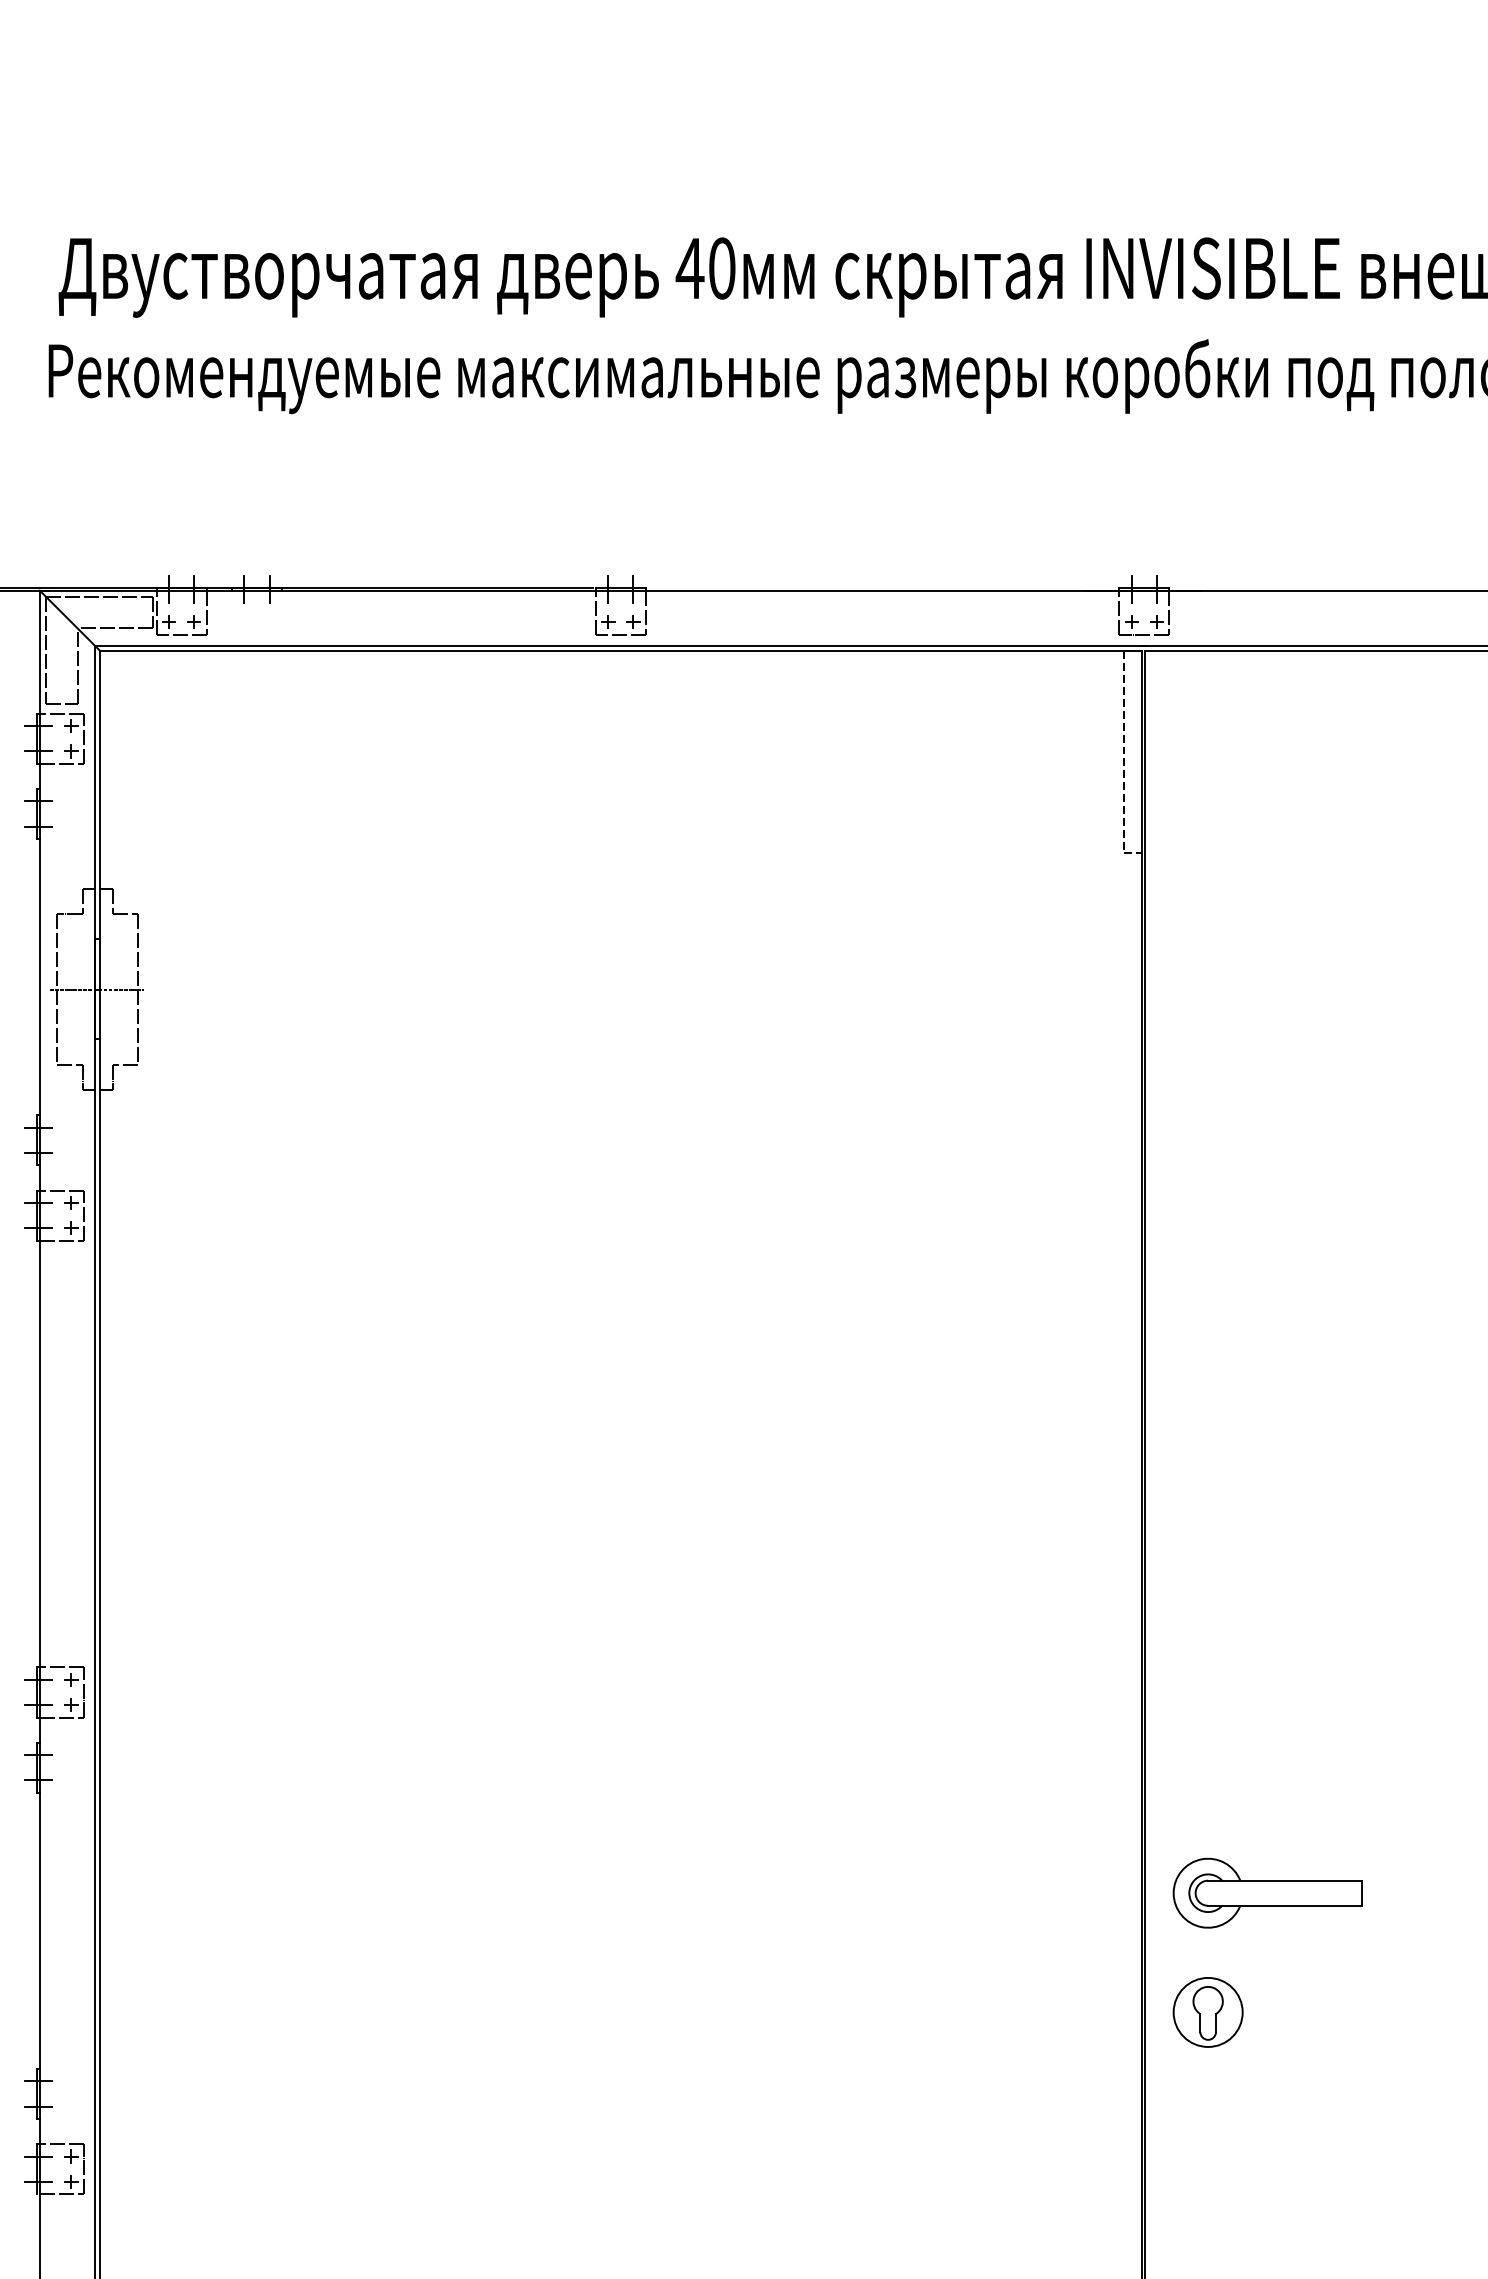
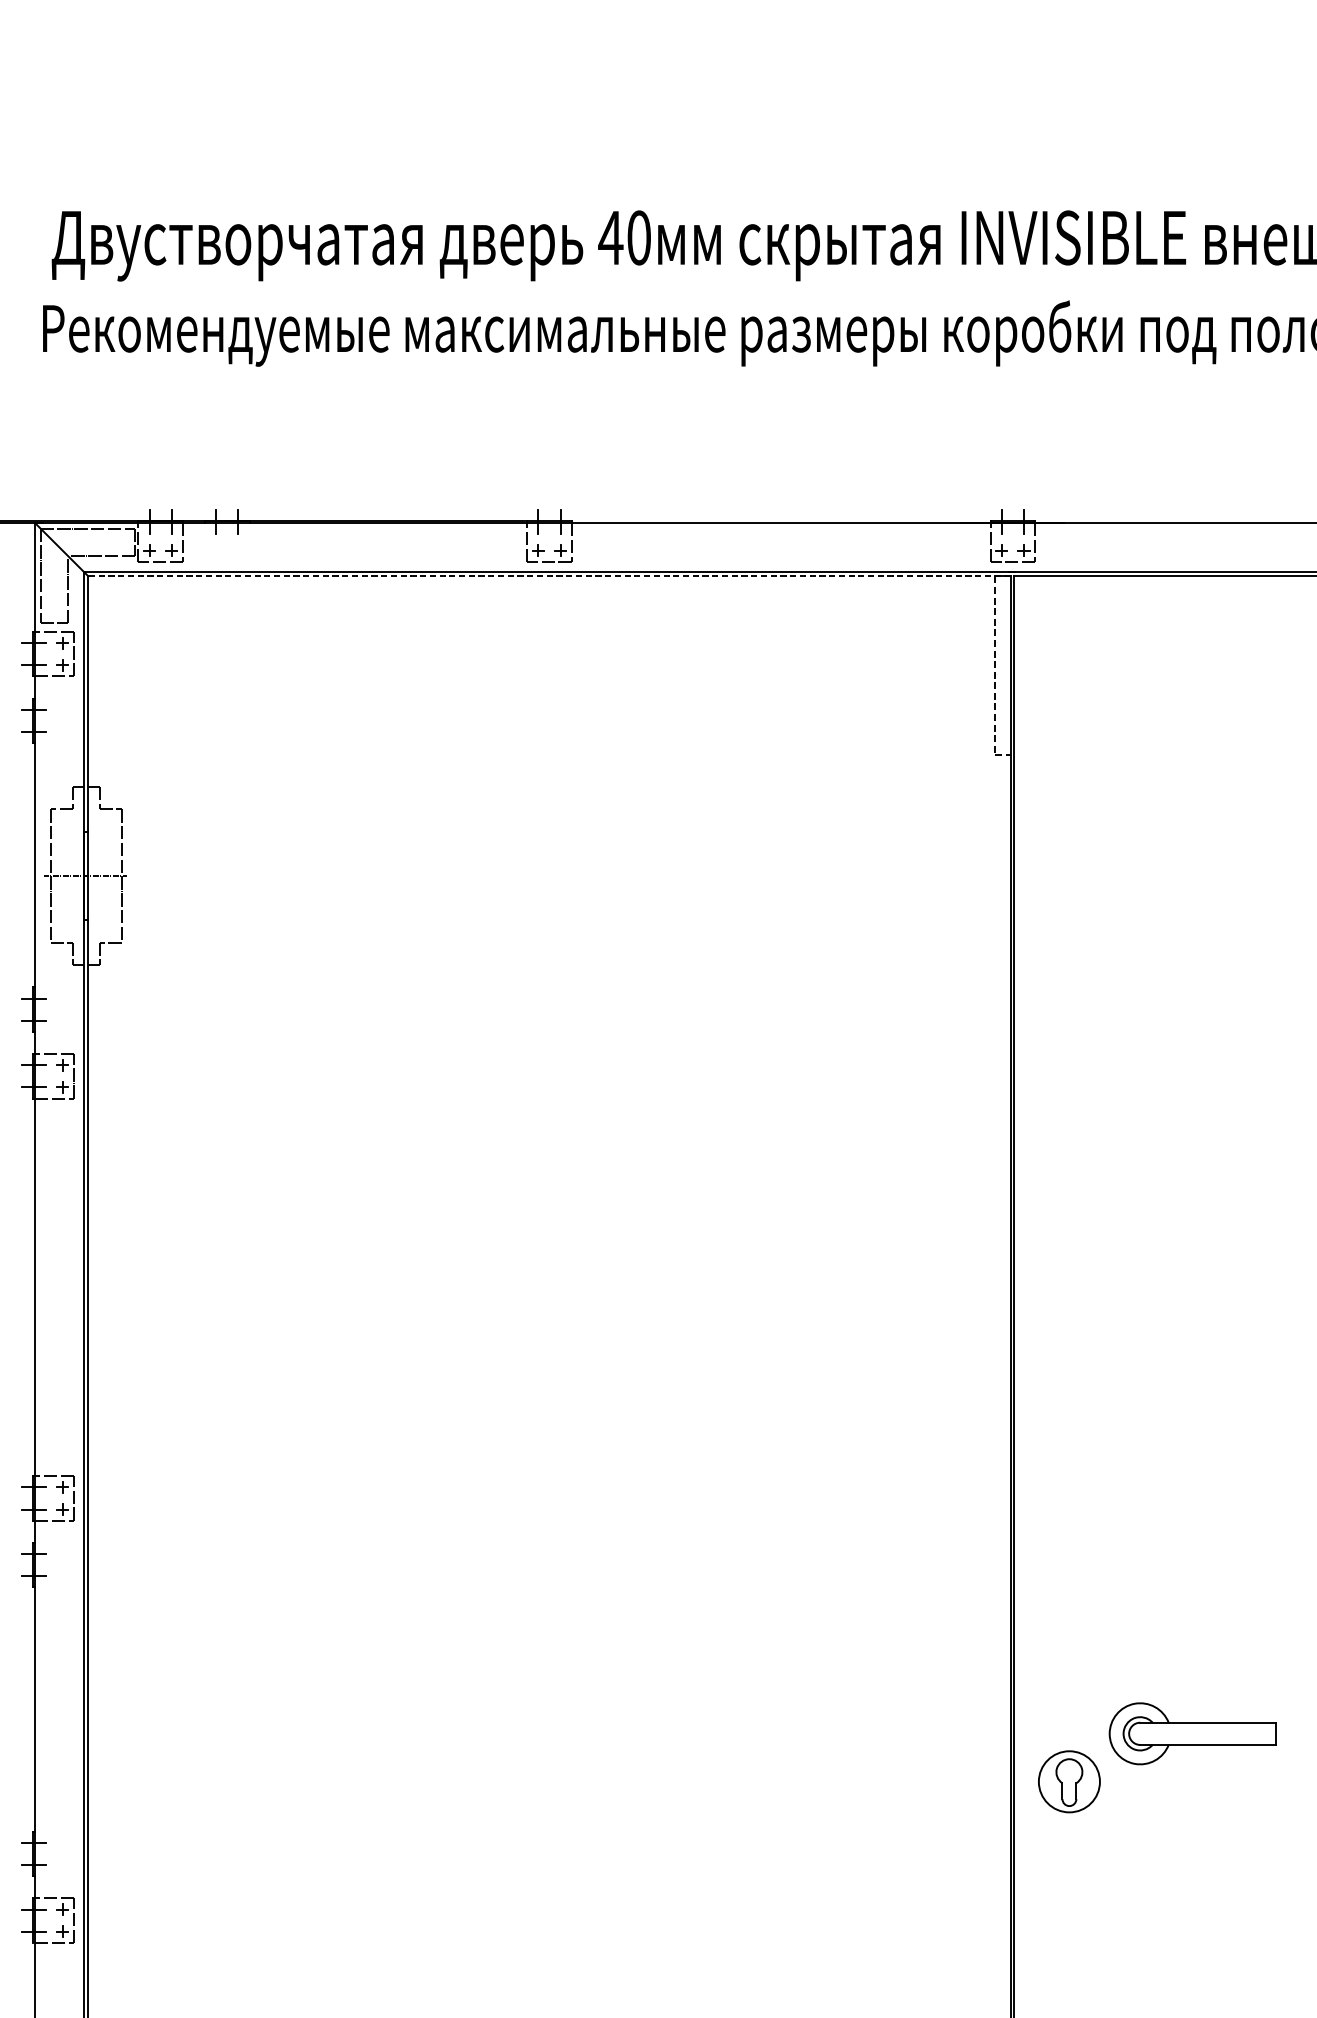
line: (620, 650) -> (549, 576), solid -> dashed
part: (1267, 1892) -> (1192, 1733), moved

